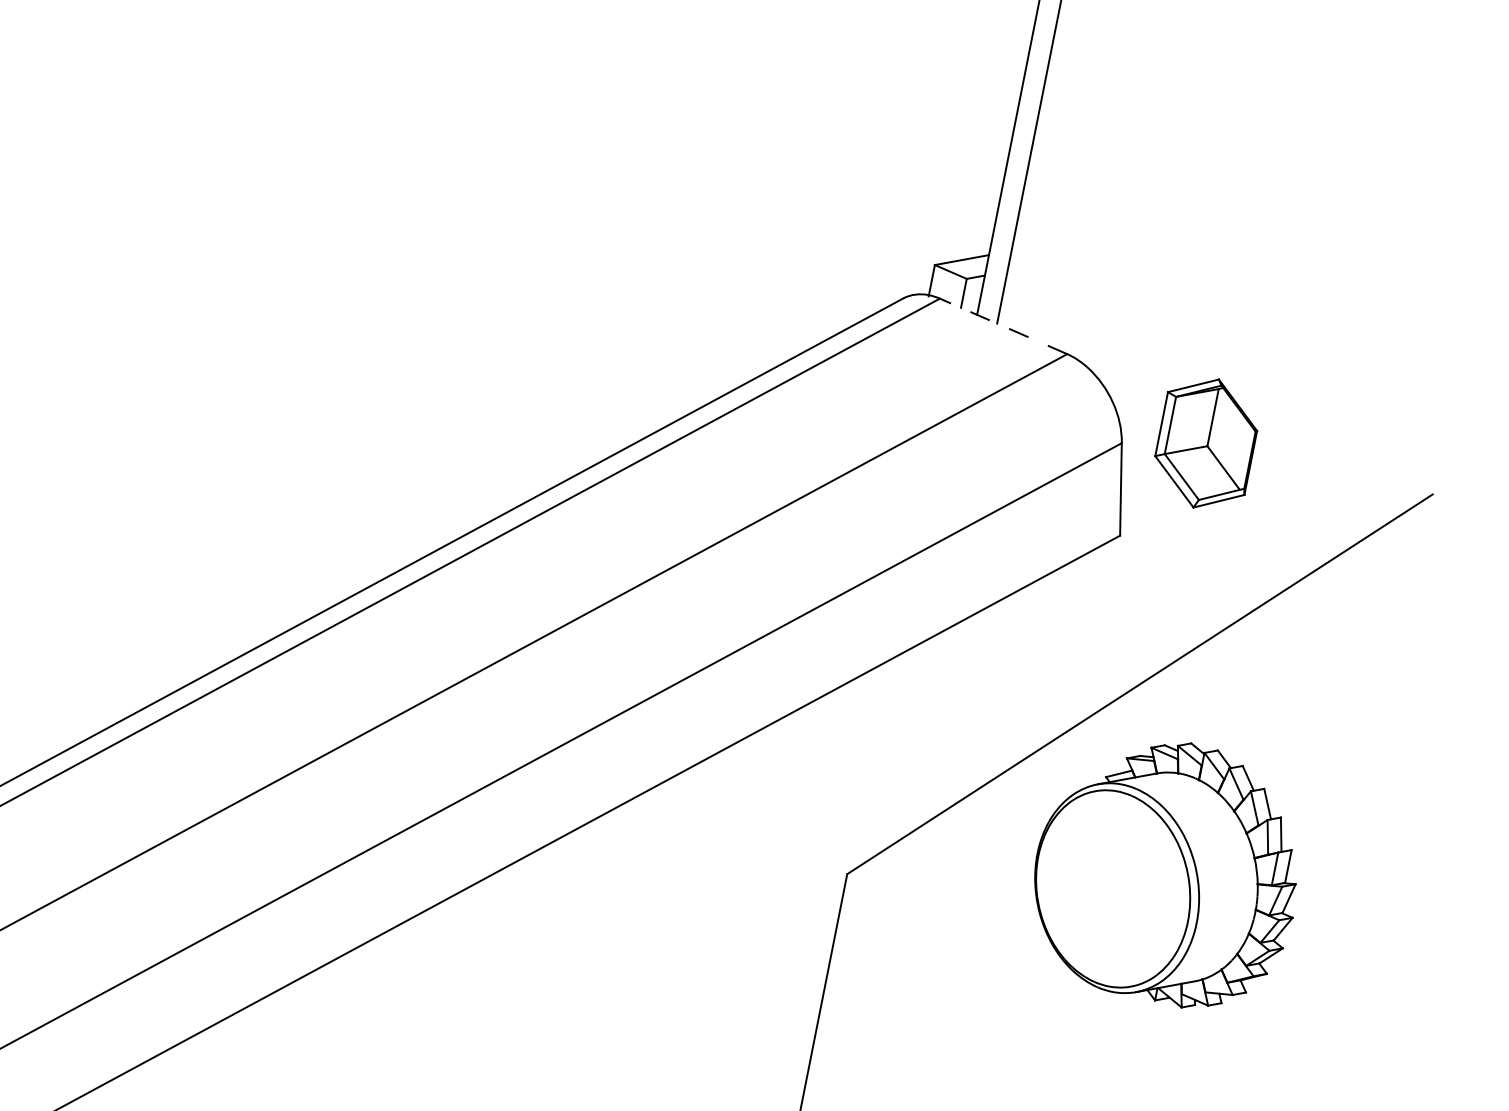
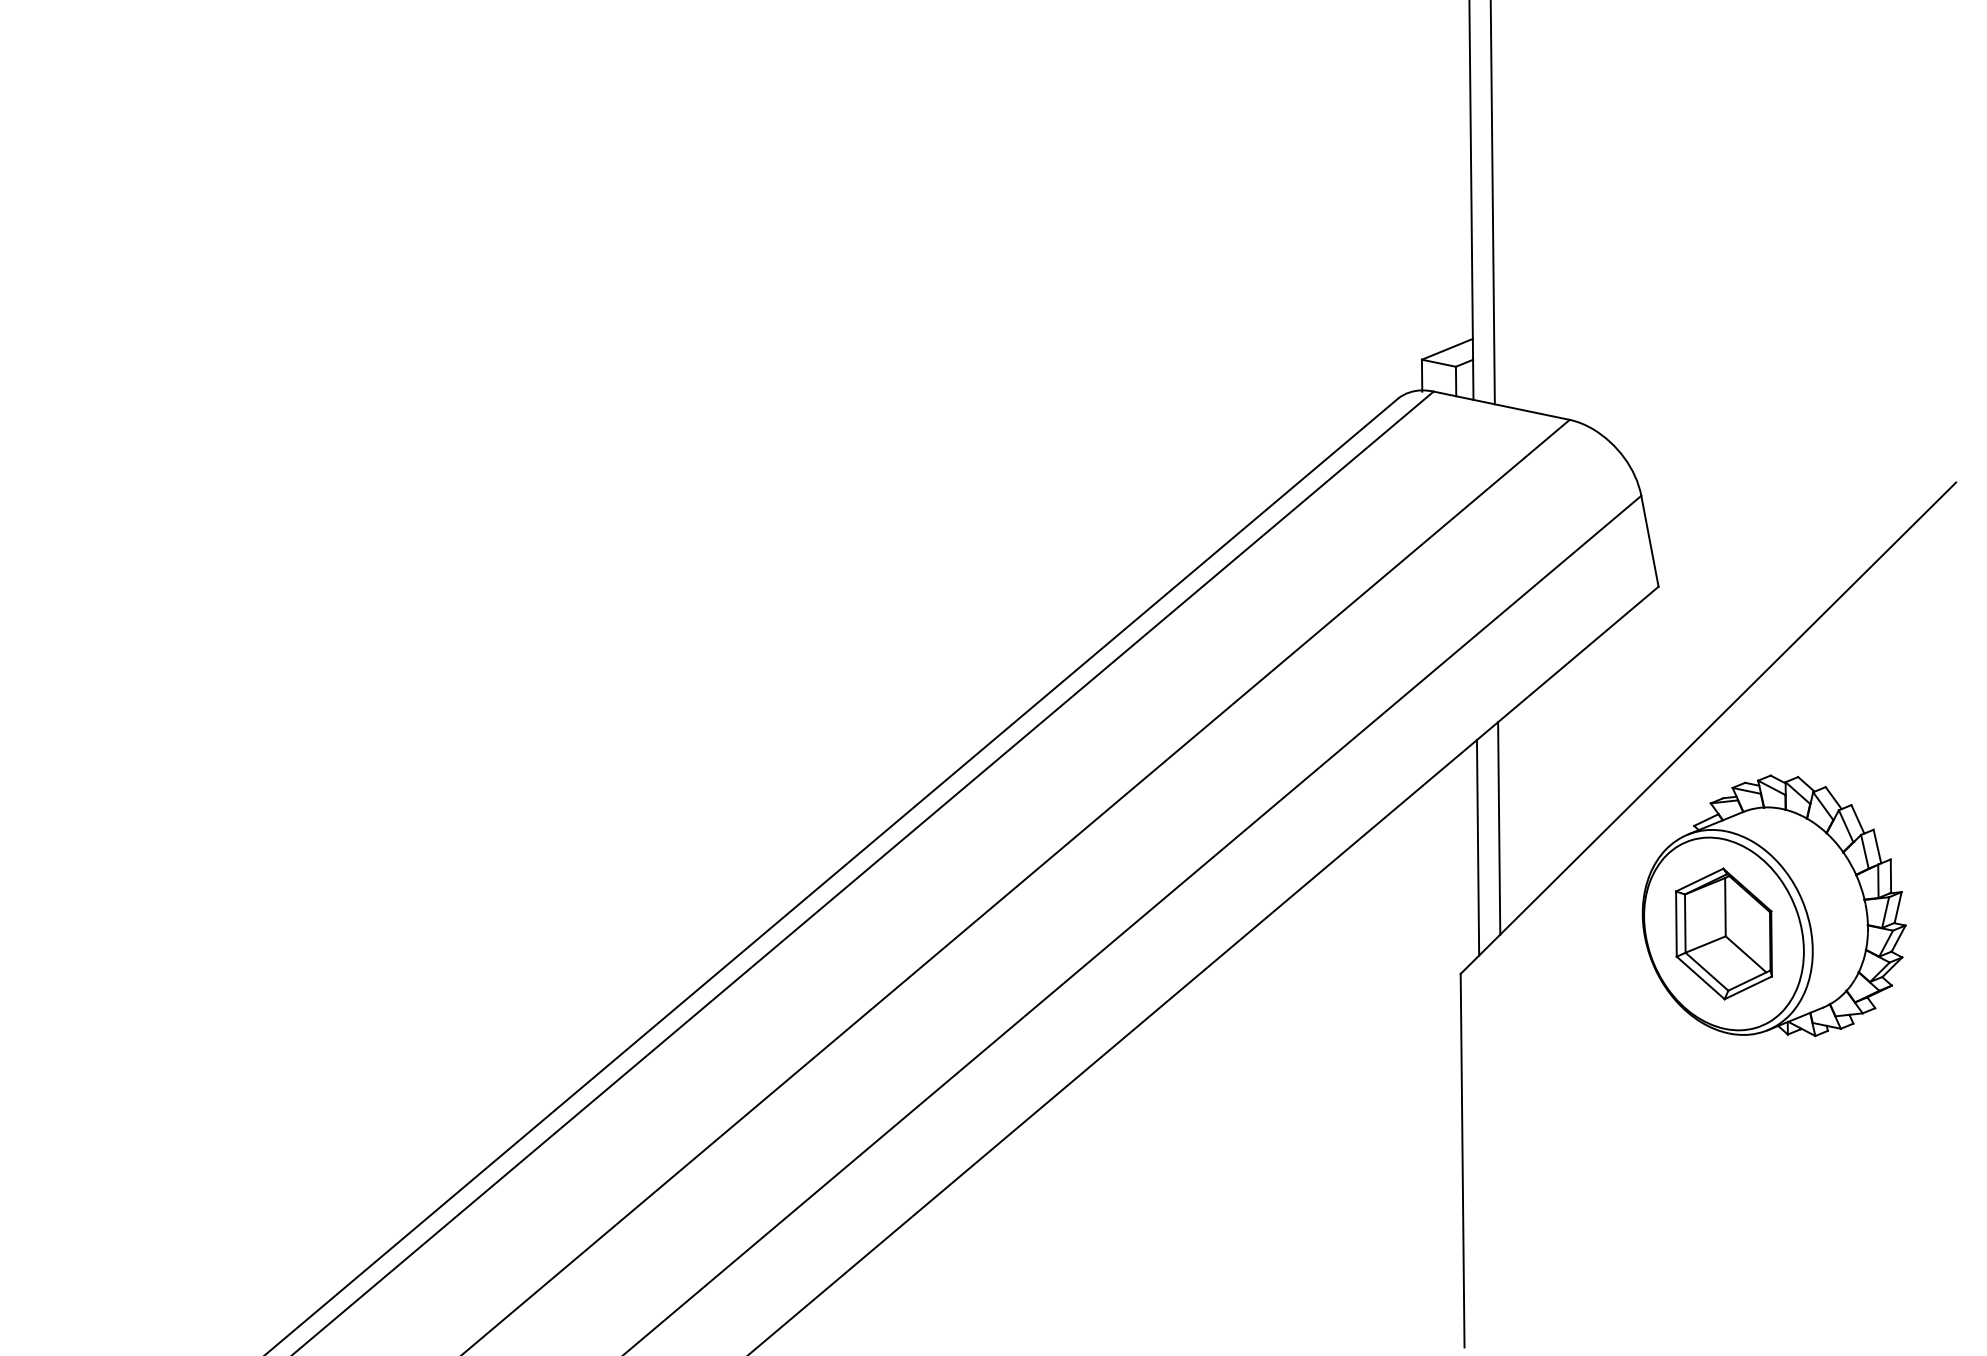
line: (1003, 326) -> (1501, 405), dashed -> solid
part: (1205, 442) -> (1723, 933), moved
line: (914, 739) -> (1499, 828), added
line: (889, 753) -> (1477, 847), added

